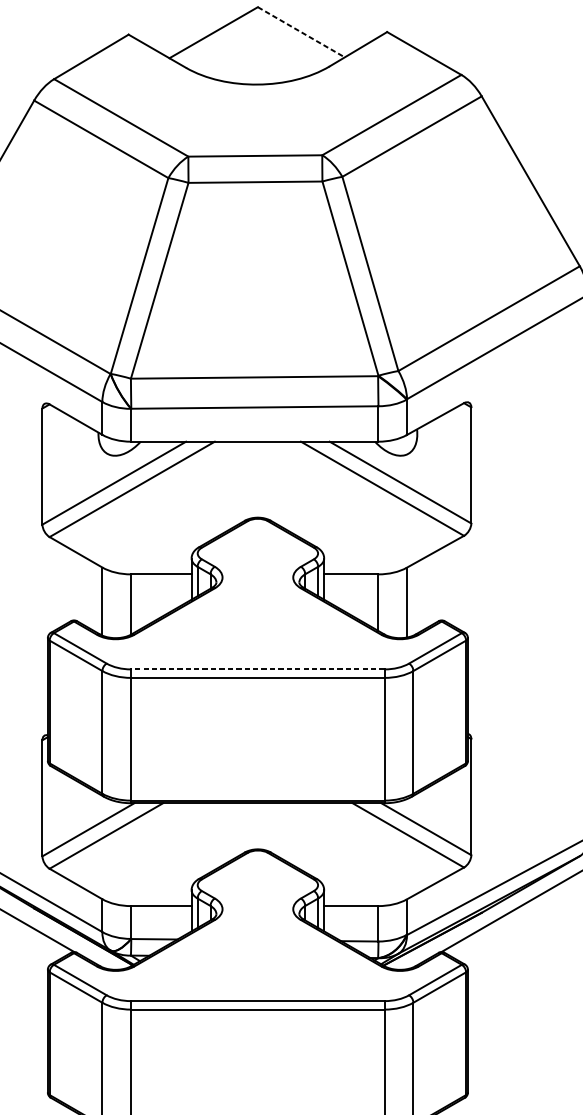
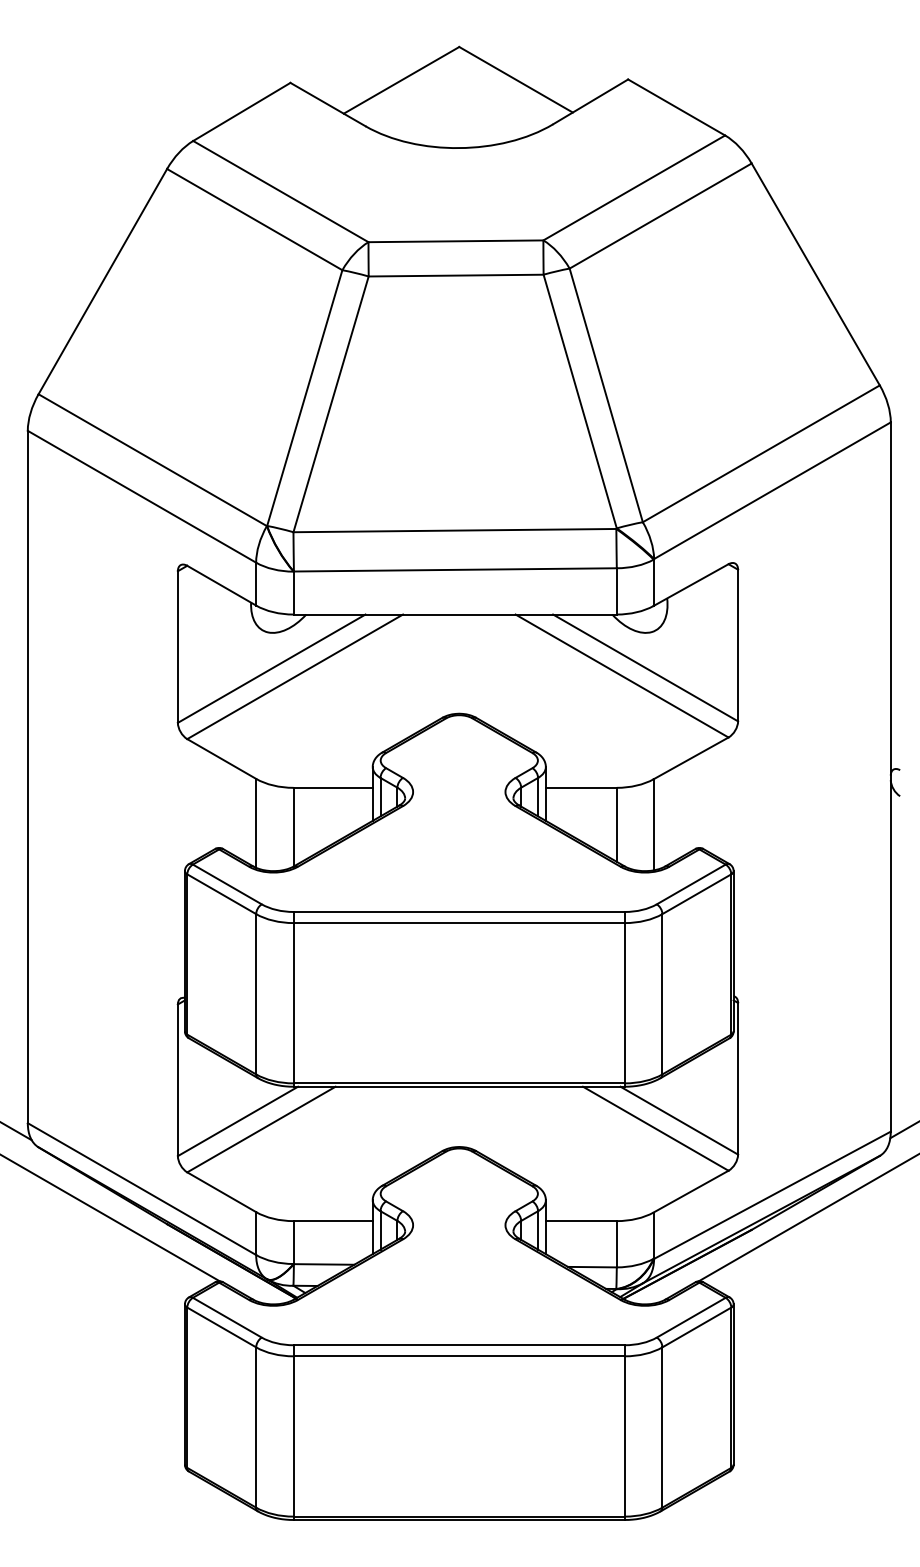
line: (301, 32) -> (516, 79), dashed -> solid
line: (258, 669) -> (459, 911), dashed -> solid

